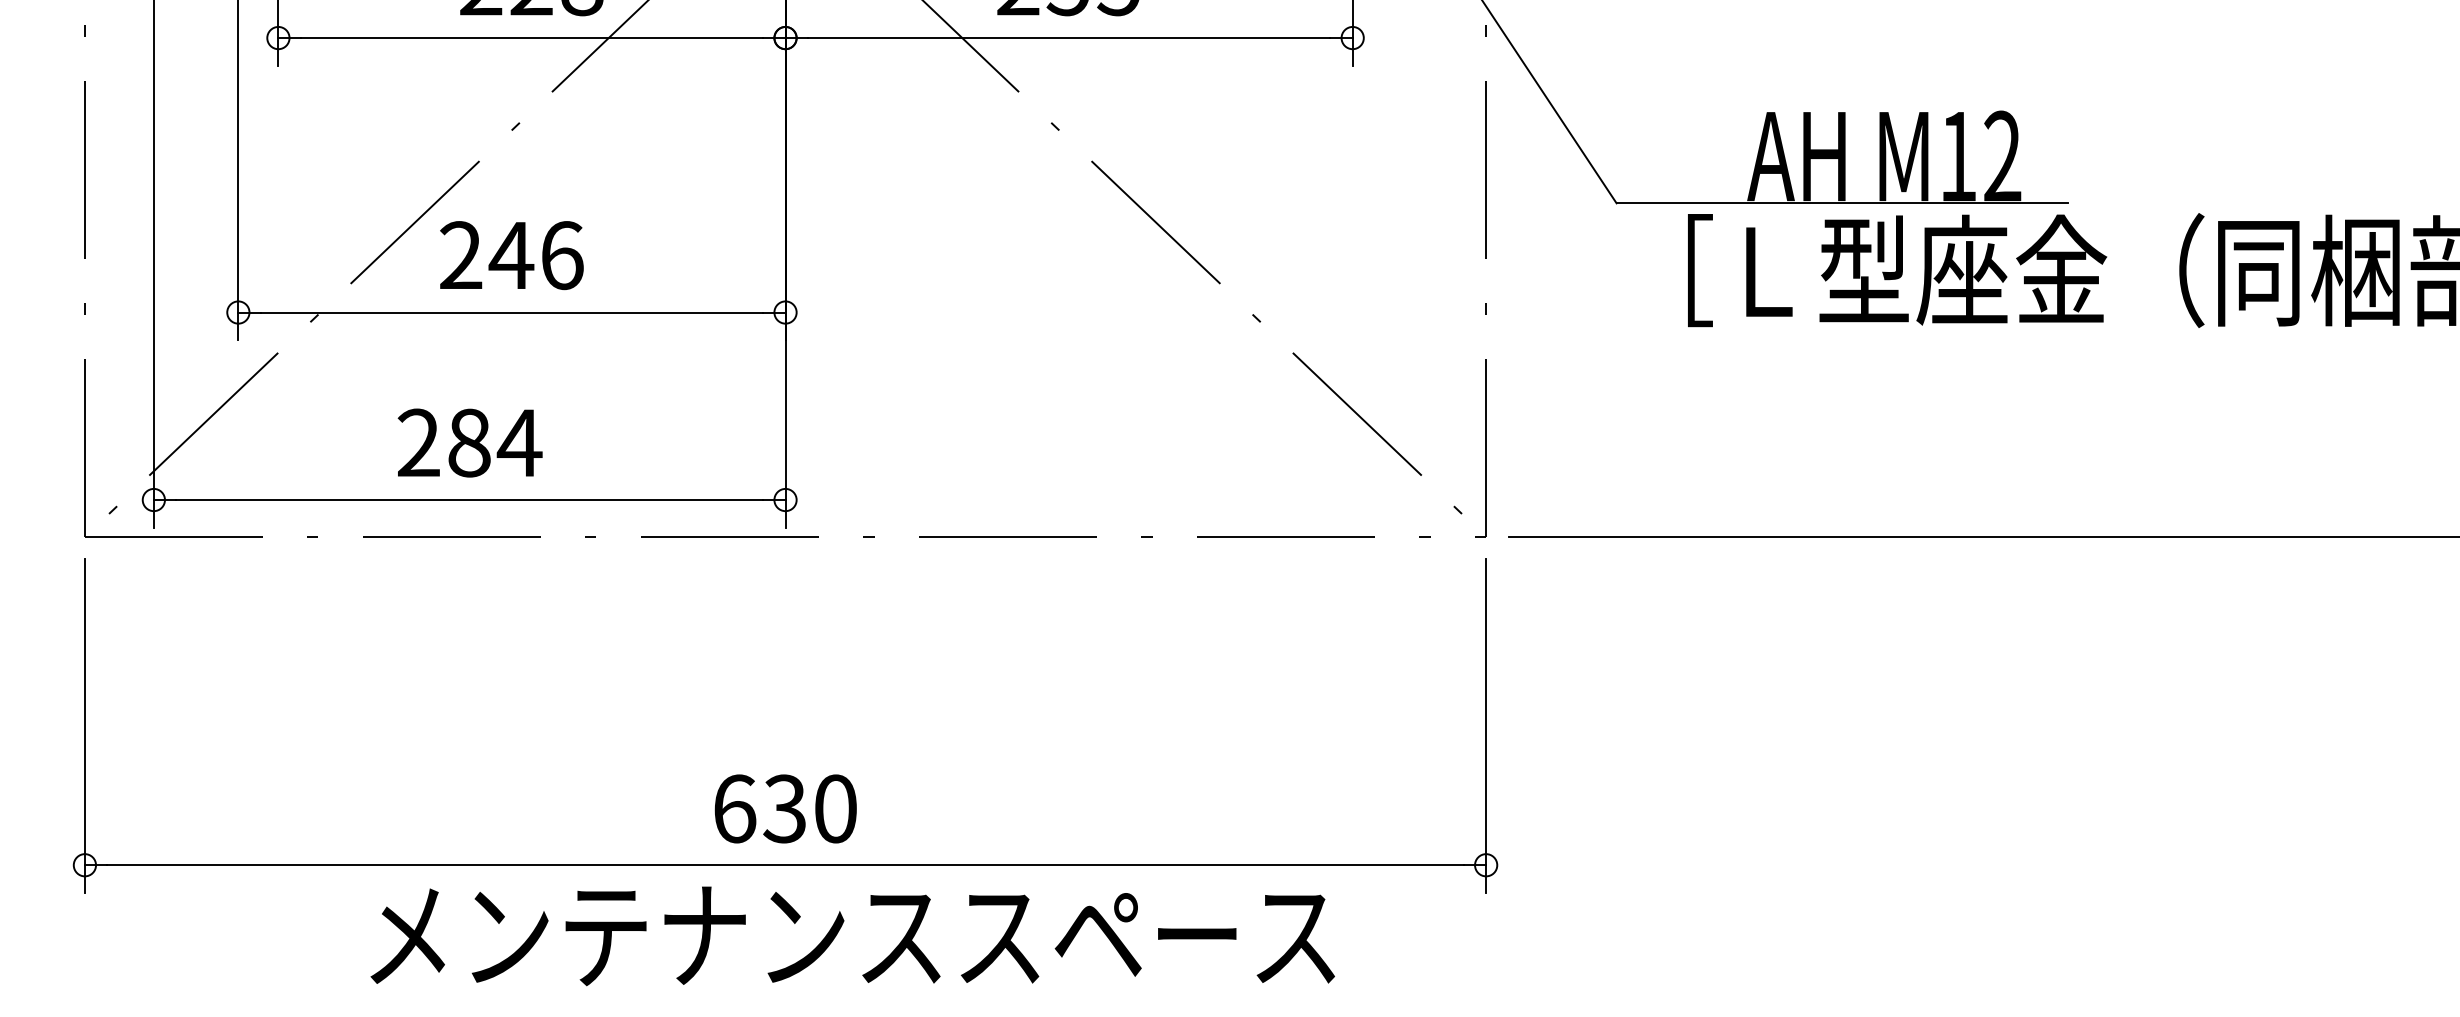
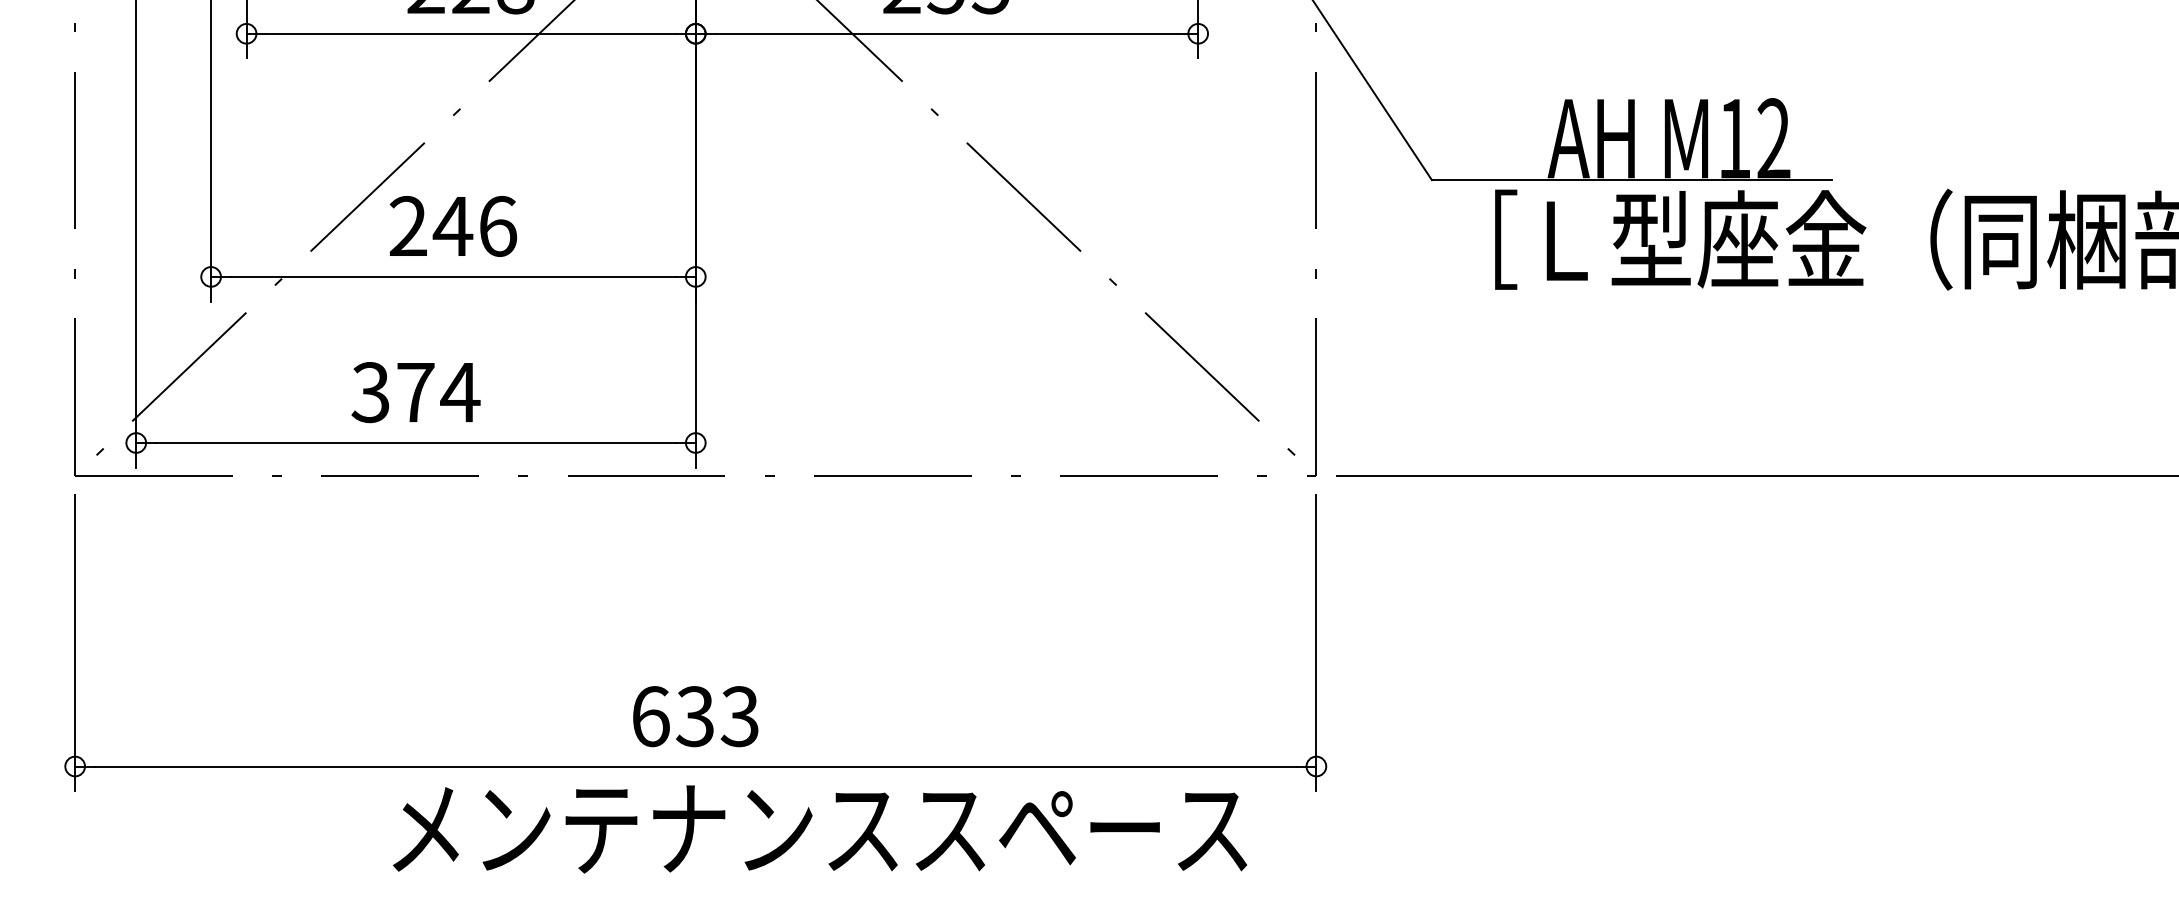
text: (443, 442) -> (392, 392), 284 -> 374
text: (834, 808) -> (739, 716), 630 -> 633
text: (852, 936) -> (819, 829), moved

